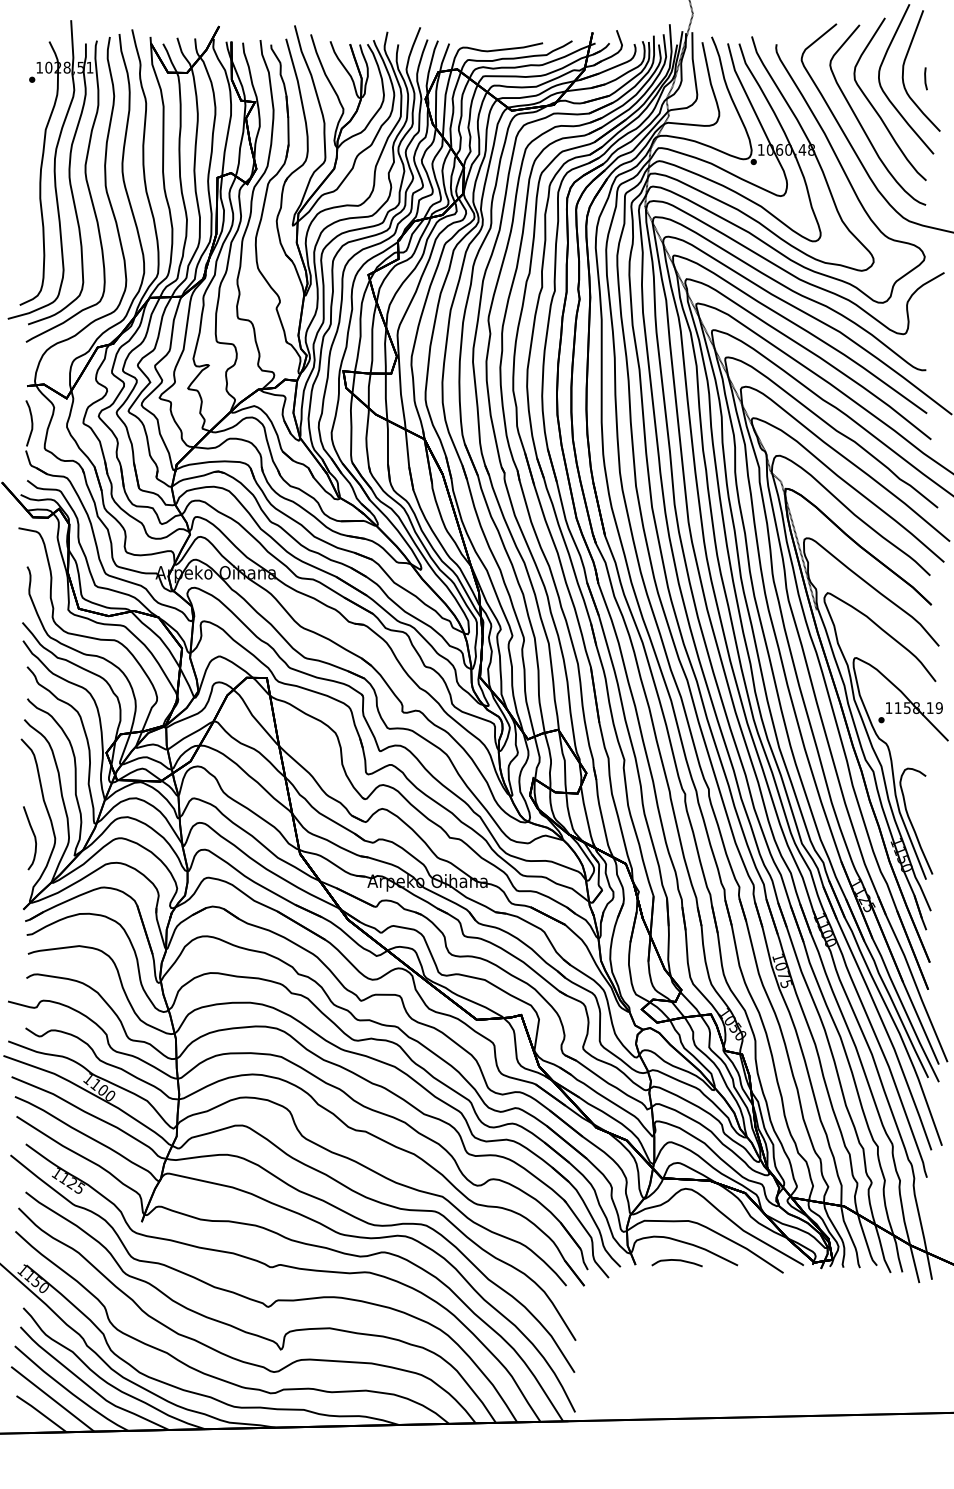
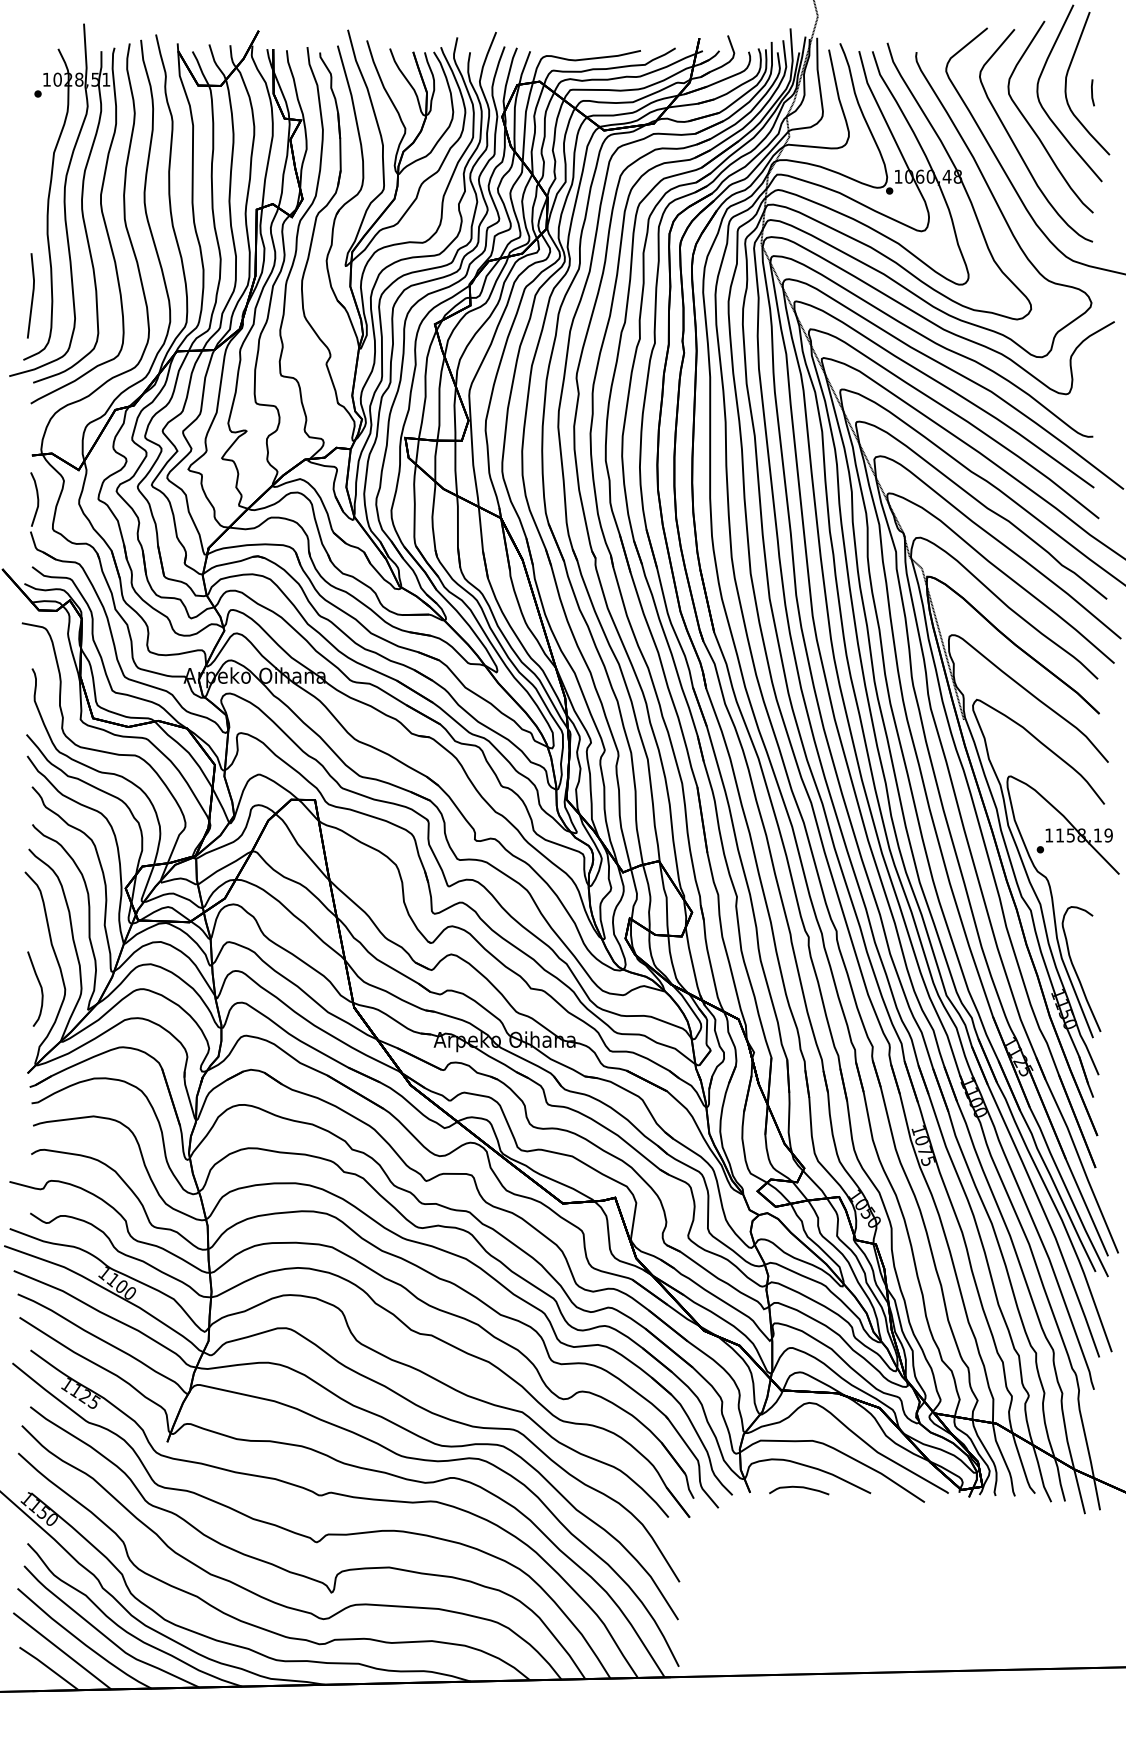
line: (26, 251) -> (31, 296), added

